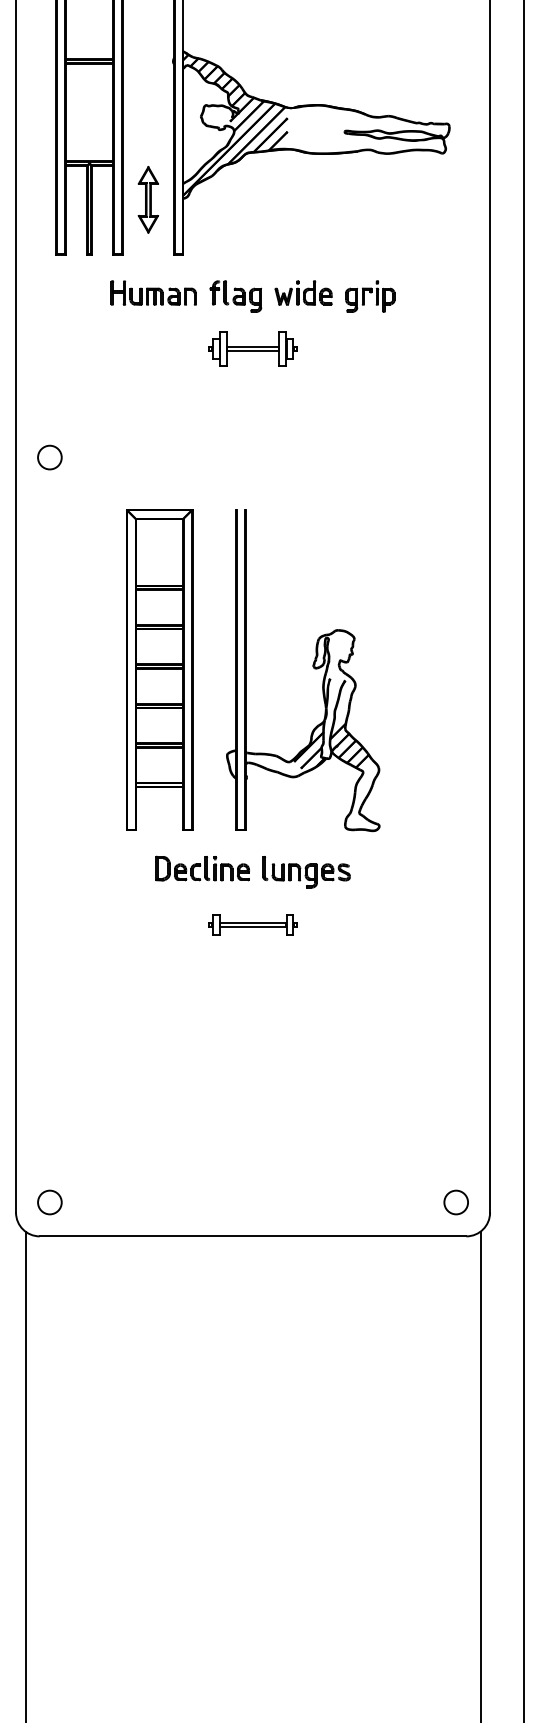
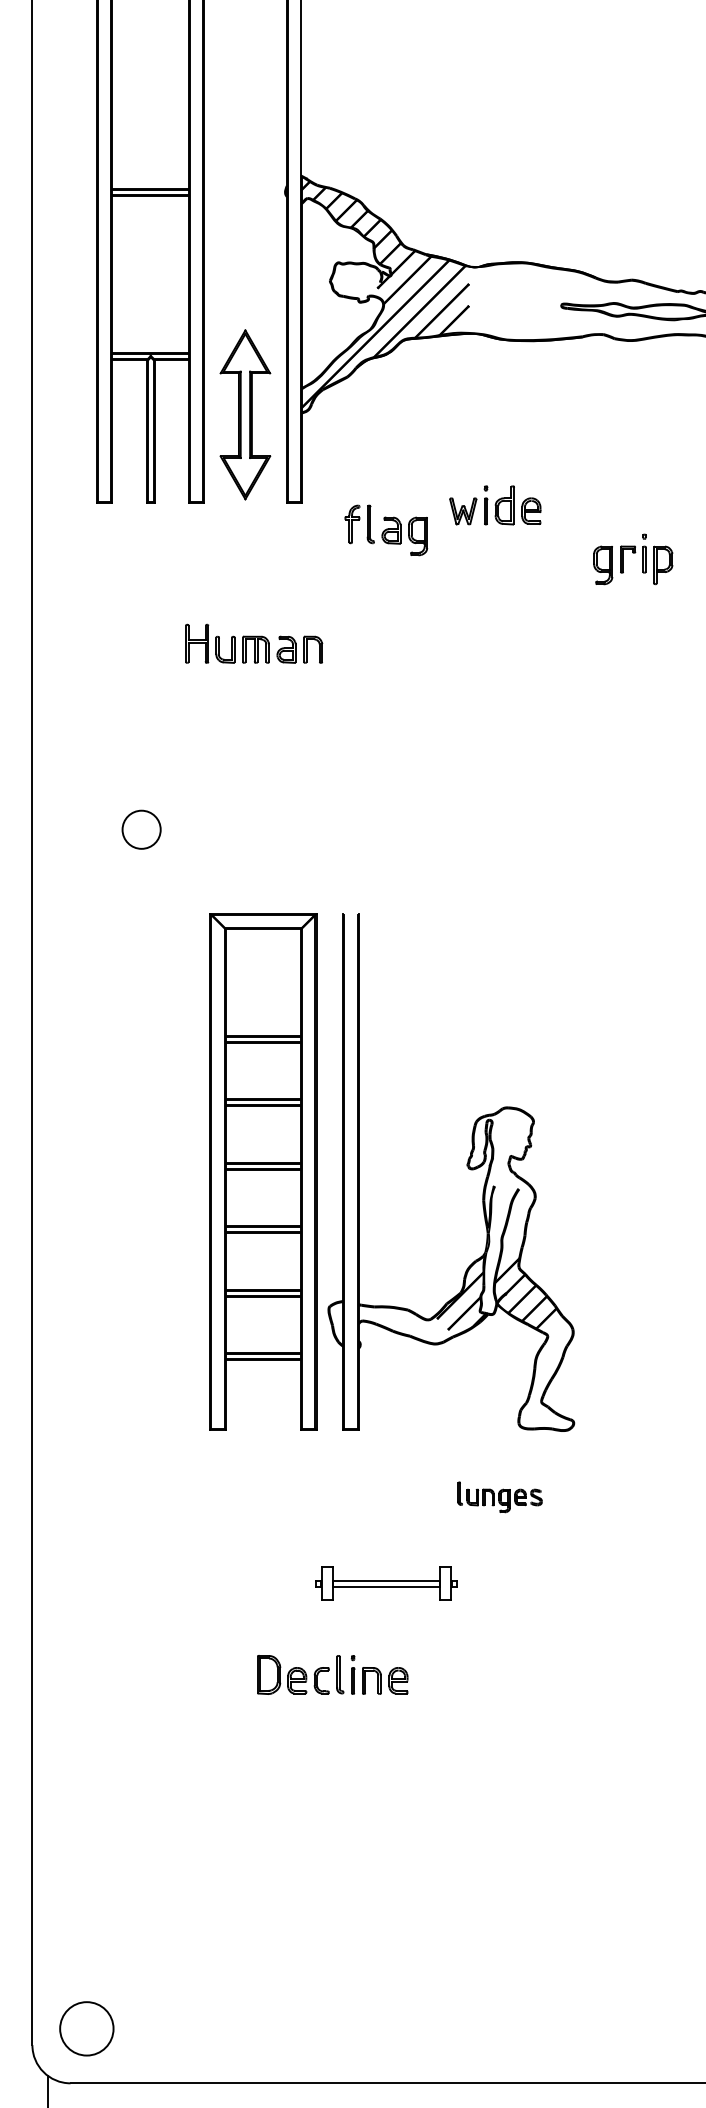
part: (148, 199) -> (245, 414), size x1.6
part: (153, 292) -> (253, 642), moved
part: (303, 292) -> (495, 504), moved
part: (235, 296) -> (385, 530), moved
part: (370, 296) -> (633, 559), moved
part: (252, 348) -> (413, 654), removed
circle: (49, 457) -> (140, 829), moved
part: (312, 666) -> (466, 1166), moved
part: (202, 868) -> (332, 1674), moved
part: (306, 872) -> (499, 1497), size x0.6
part: (252, 924) -> (385, 1582), moved
circle: (49, 1202) -> (86, 2028), size x1.4

